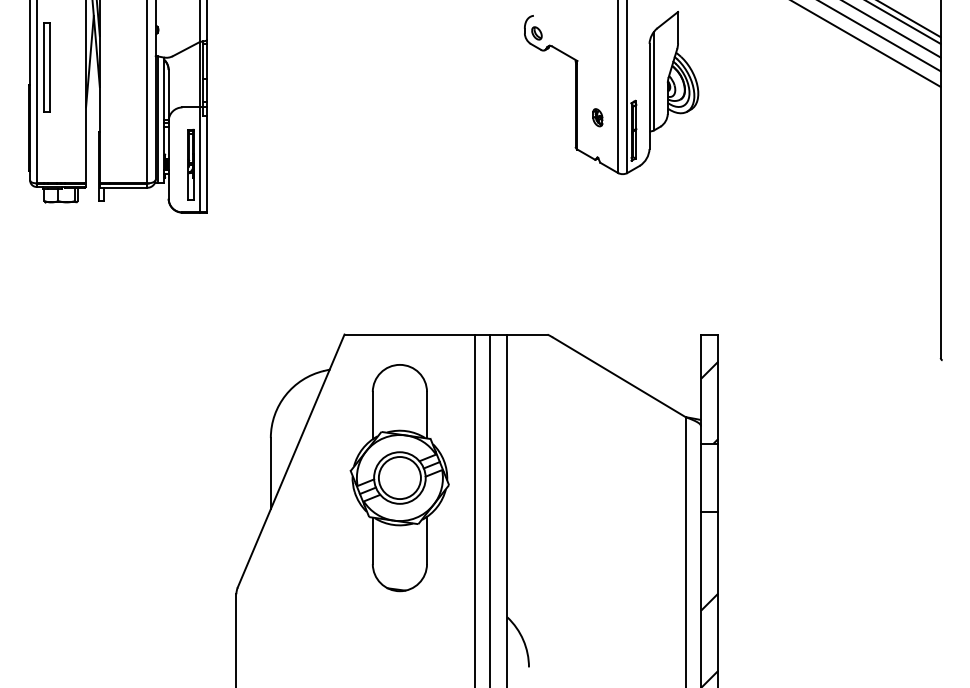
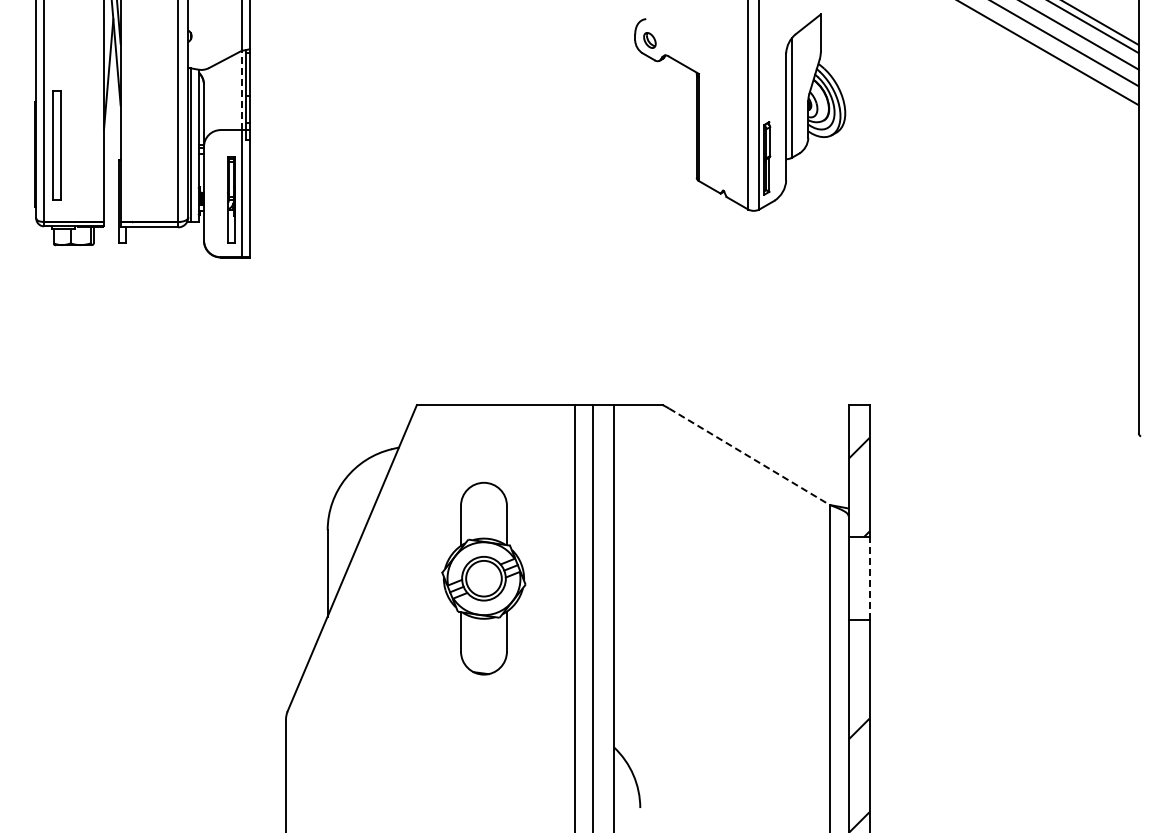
part: (46, 67) -> (56, 145), moved
line: (199, 74) -> (241, 90), solid -> dashed
part: (597, 117) -> (723, 142), removed
line: (619, 377) -> (749, 456), solid -> dashed
part: (399, 477) -> (483, 578), size x0.7
line: (718, 477) -> (869, 578), solid -> dashed

